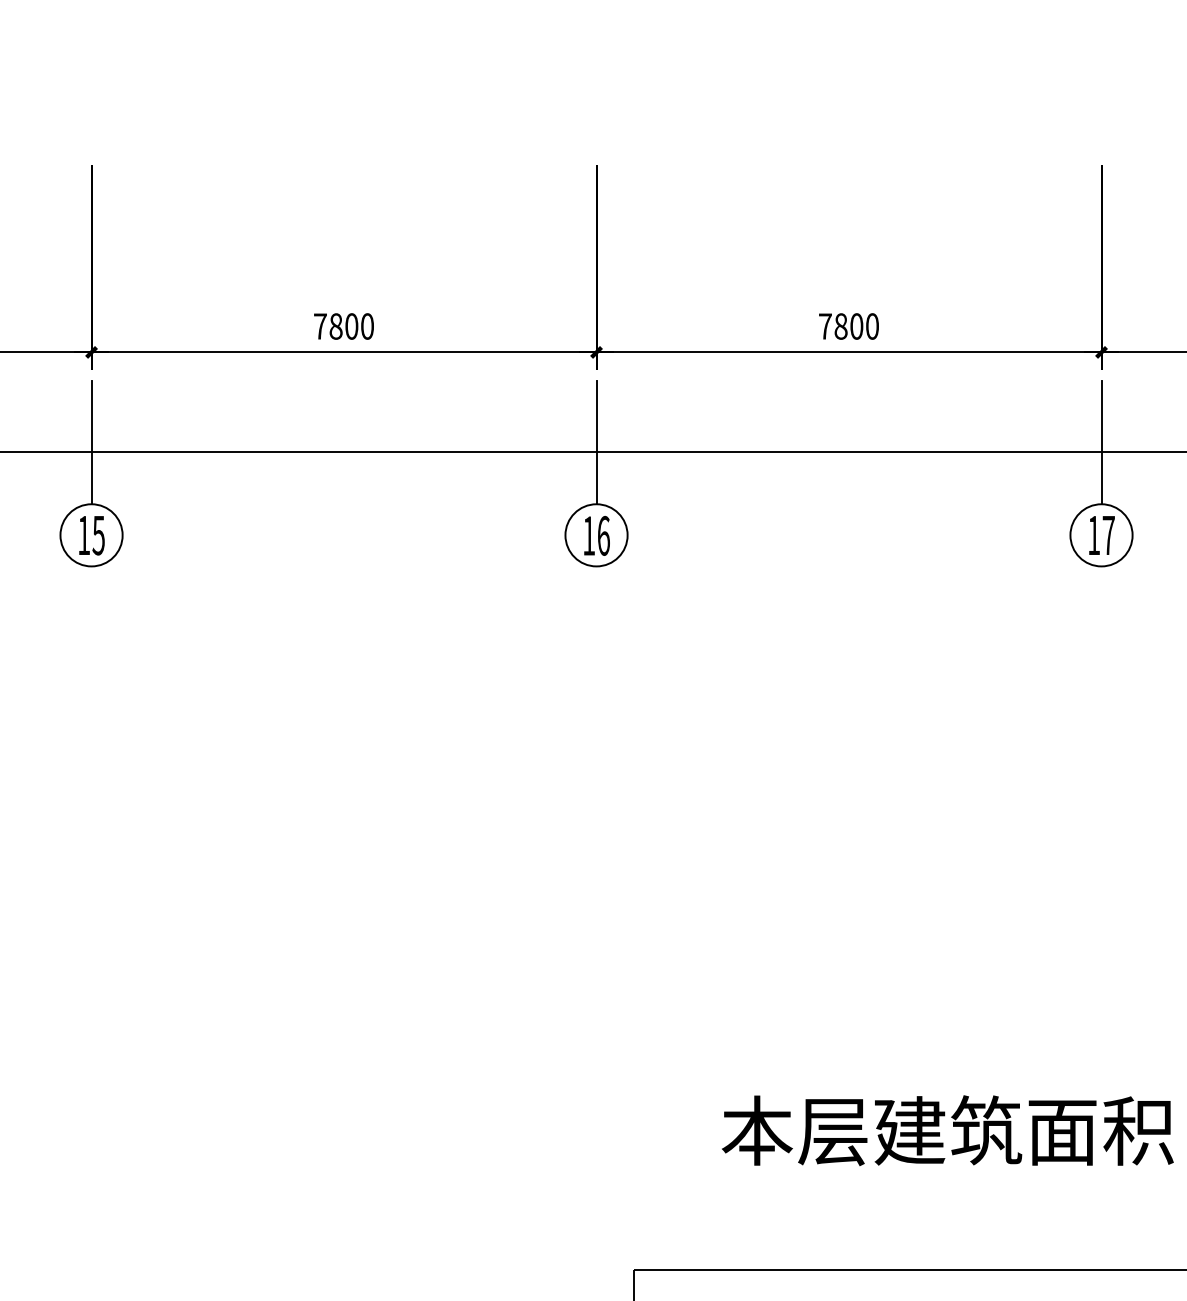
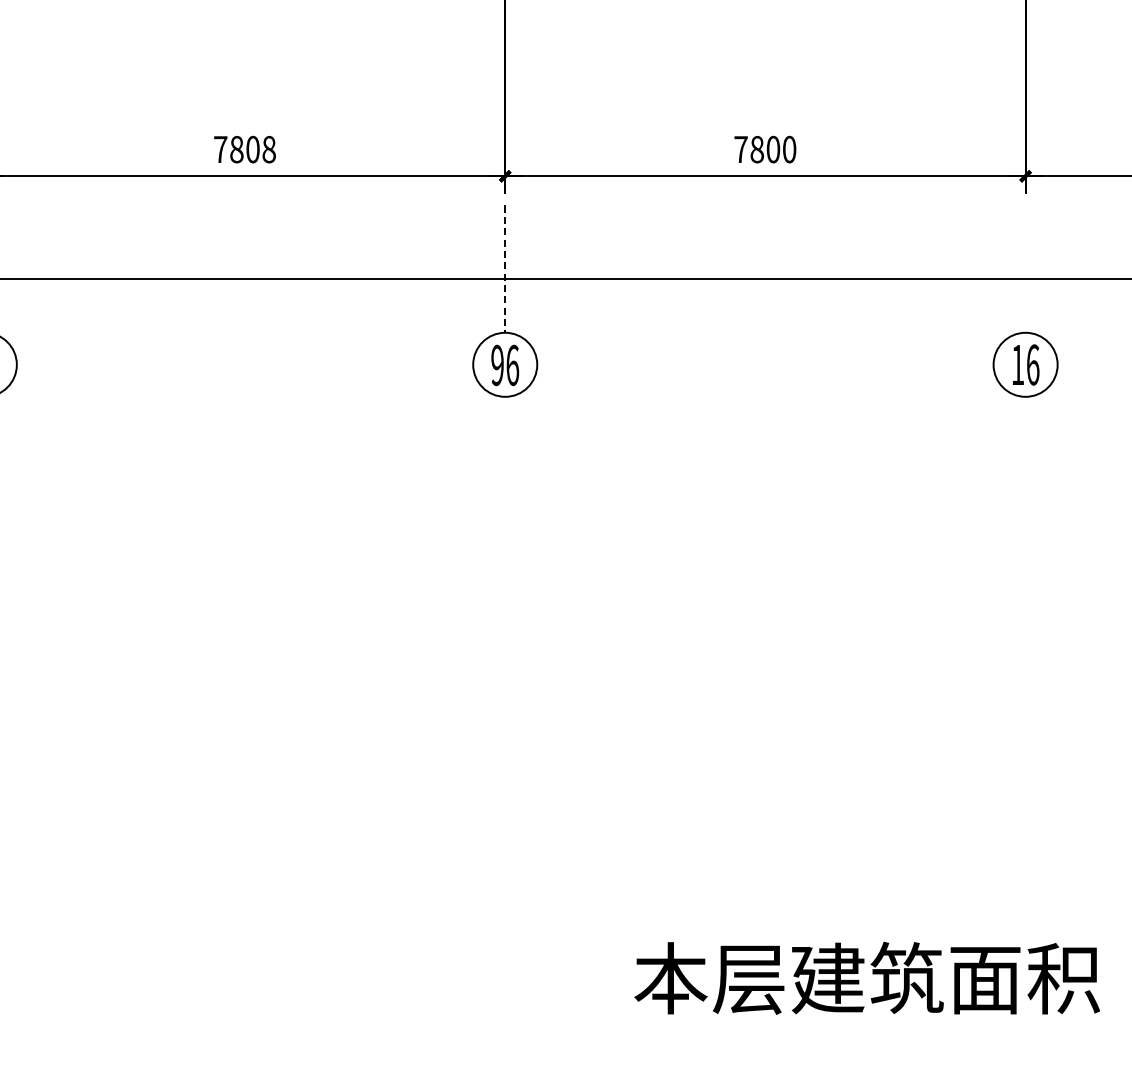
text: (367, 326) -> (269, 149), 7800 -> 7808
line: (596, 442) -> (505, 269), solid -> dashed
line: (1101, 442) -> (1025, 269), removed
text: (589, 535) -> (497, 364), 16 -> 96
text: (1108, 535) -> (1032, 364), 17 -> 16

